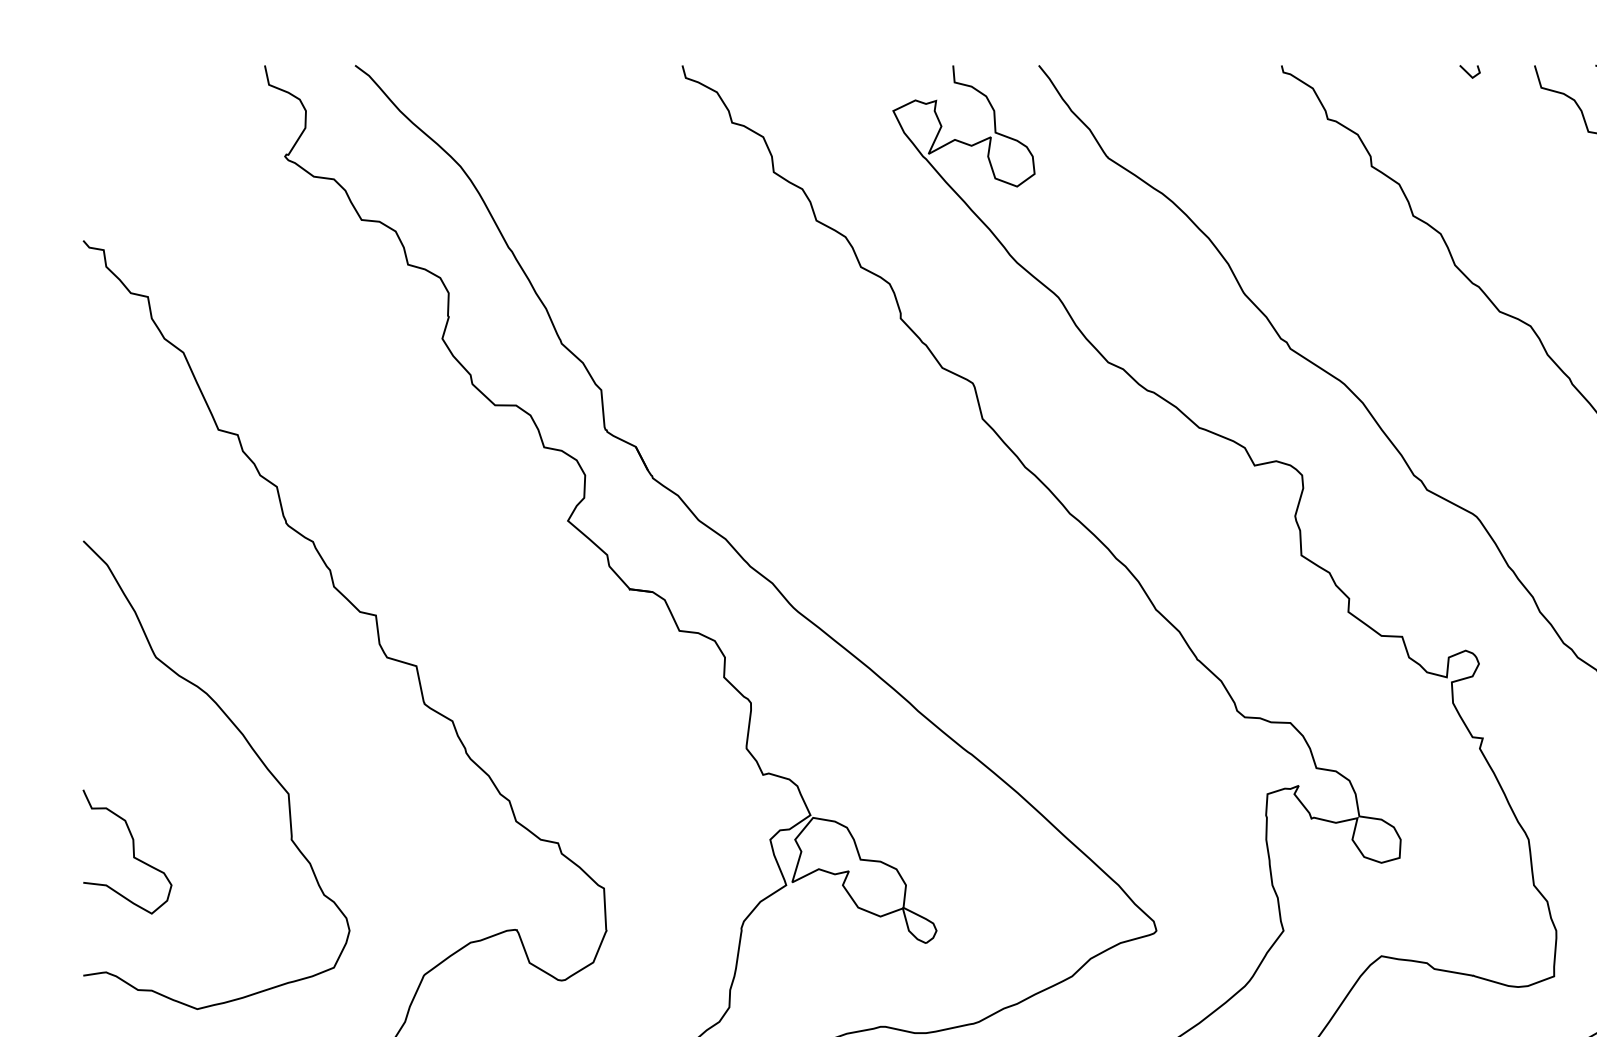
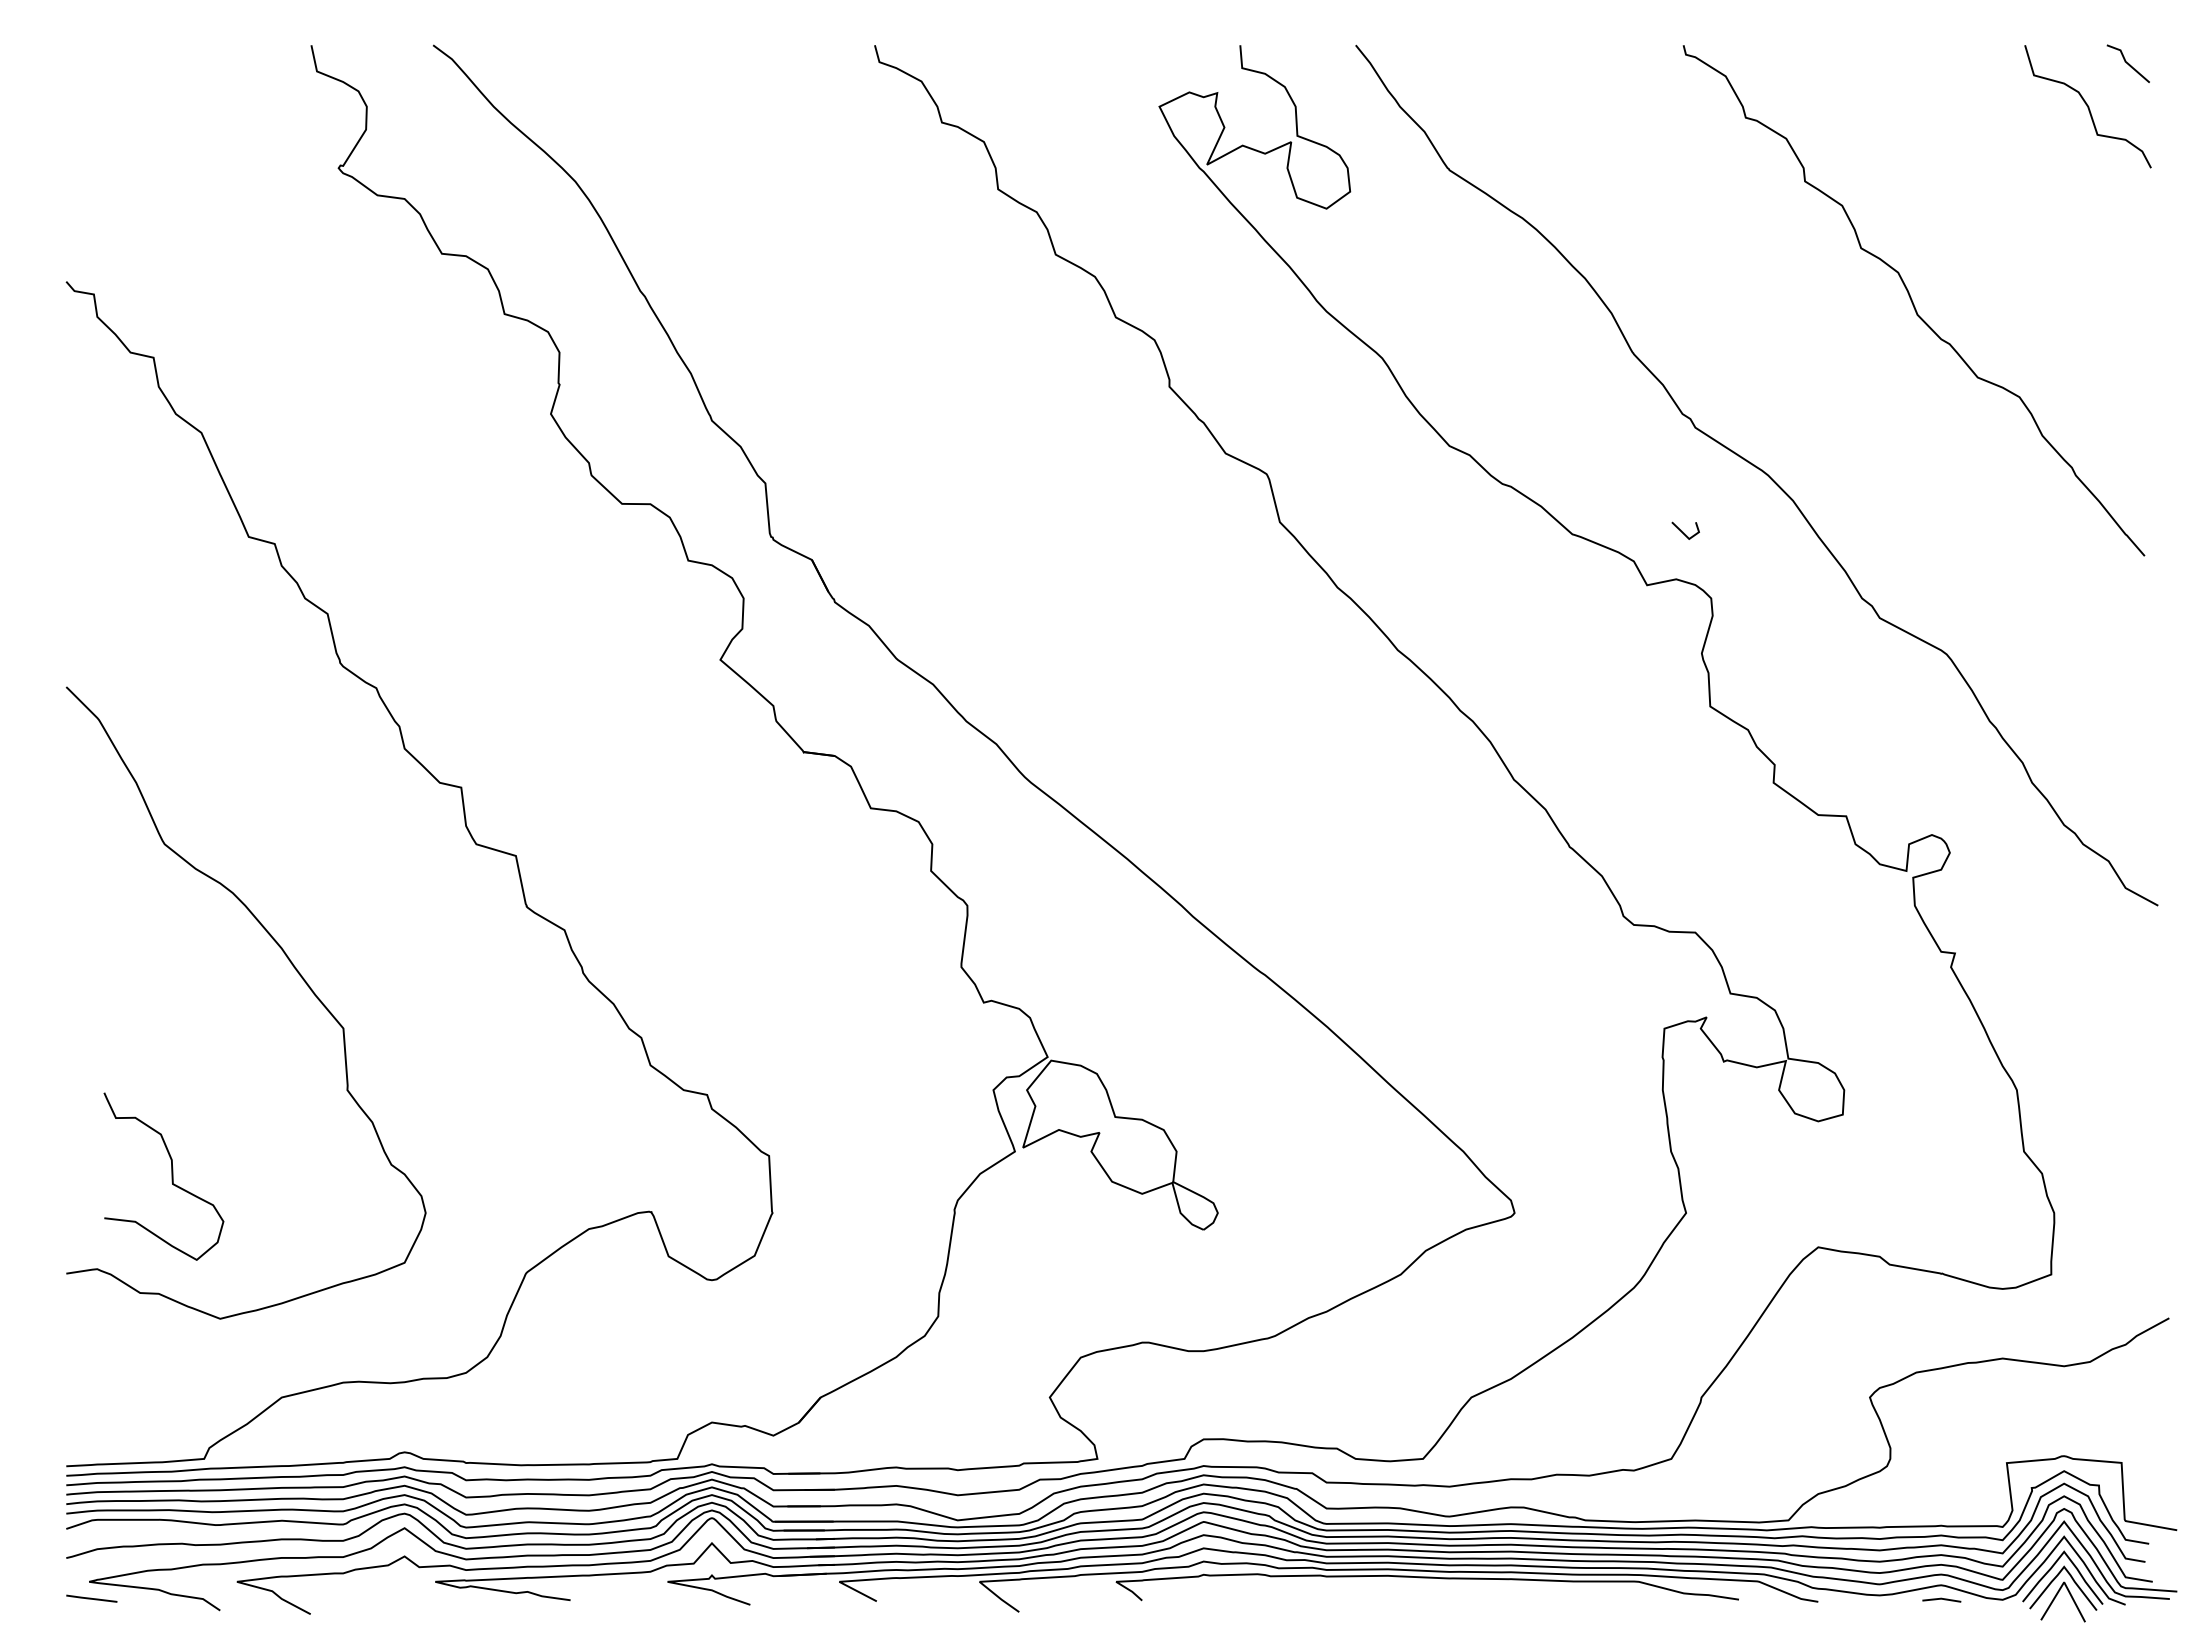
line: (1468, 73) -> (1683, 532), moved
curve: (133, 851) -> (171, 1176), moved

